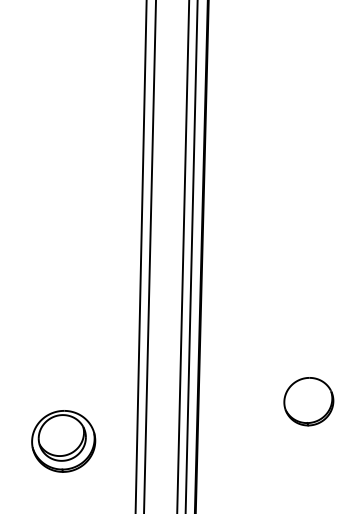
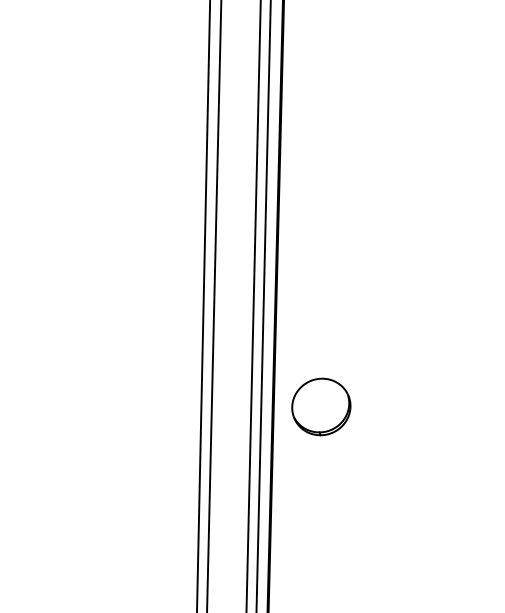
part: (308, 401) -> (321, 406), moved
part: (63, 441) -> (110, 550), removed

